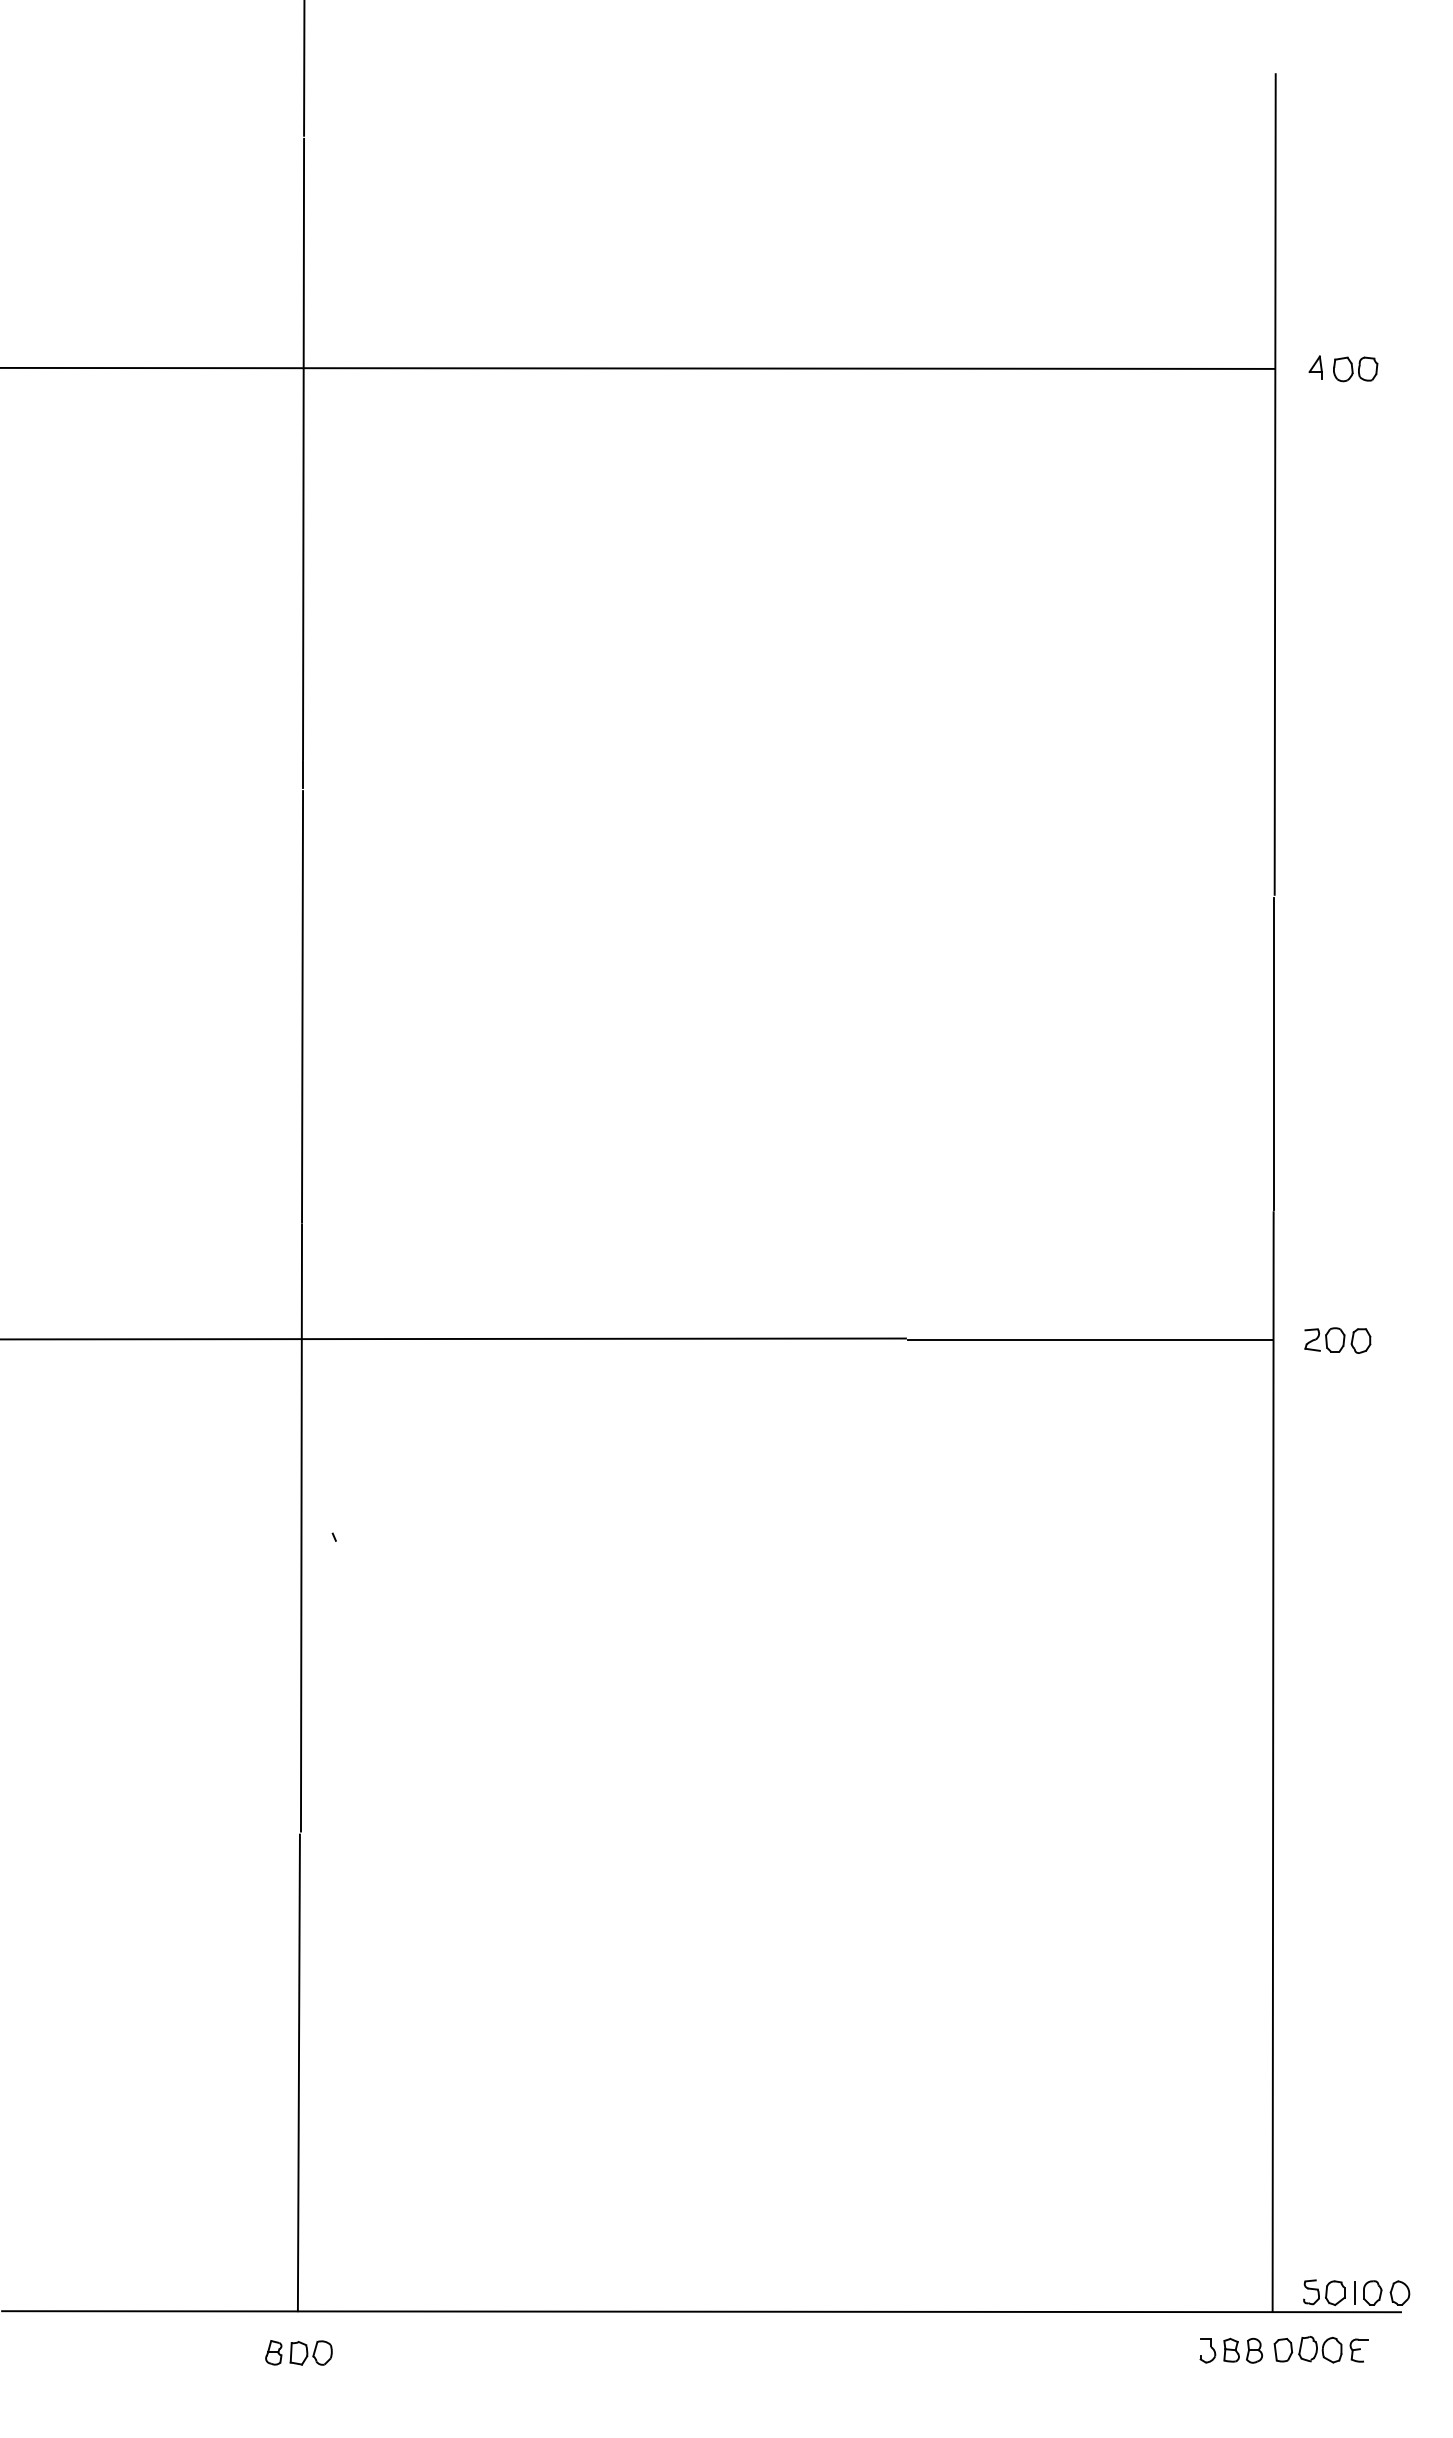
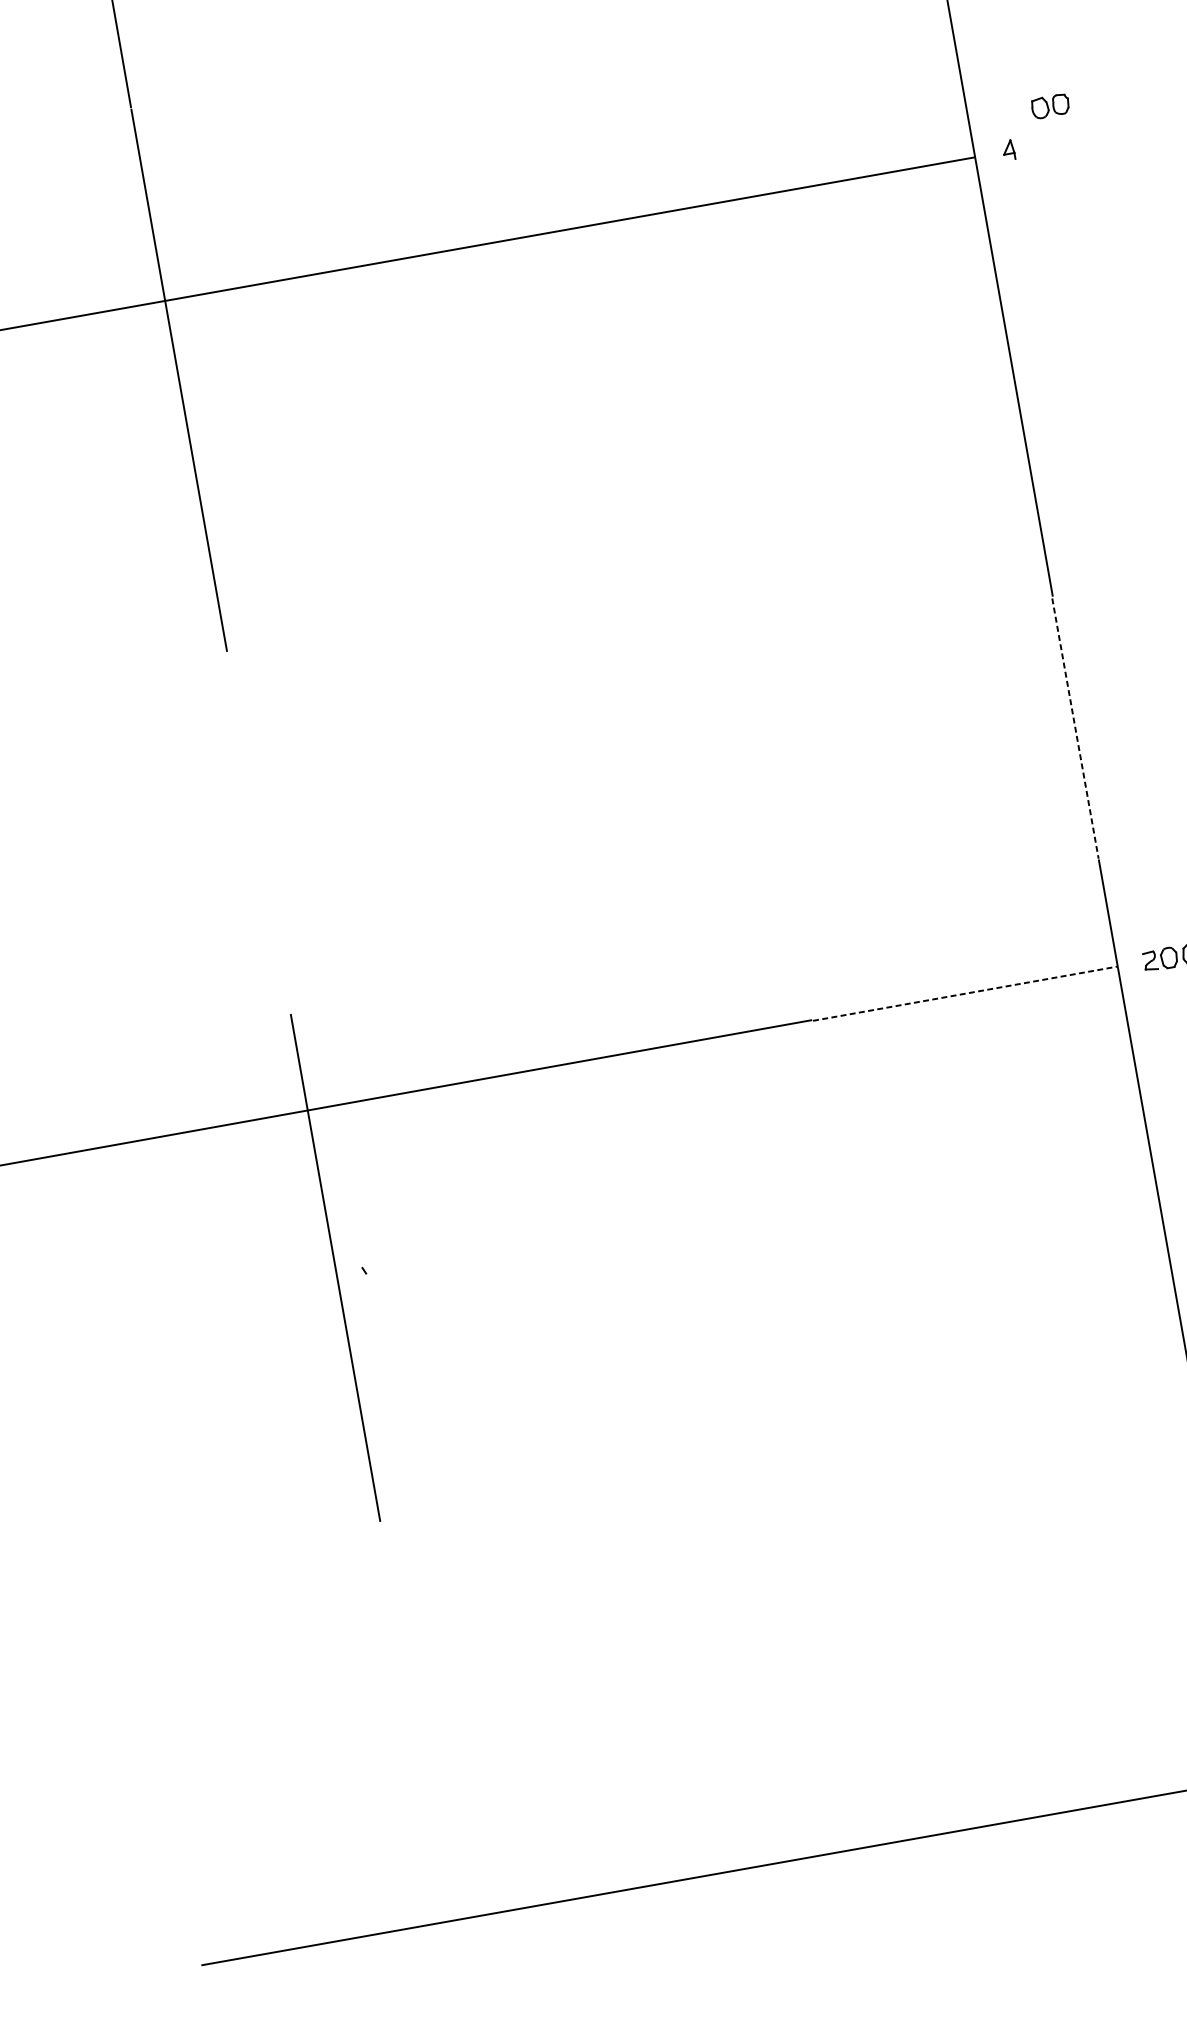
part: (1355, 369) -> (1050, 106), moved
line: (302, 1006) -> (258, 833), removed
line: (1273, 1054) -> (1075, 728), solid -> dashed
line: (1090, 1339) -> (965, 993), solid -> dashed
line: (298, 2072) -> (413, 1722), removed
part: (298, 2352) -> (455, 1955), removed

